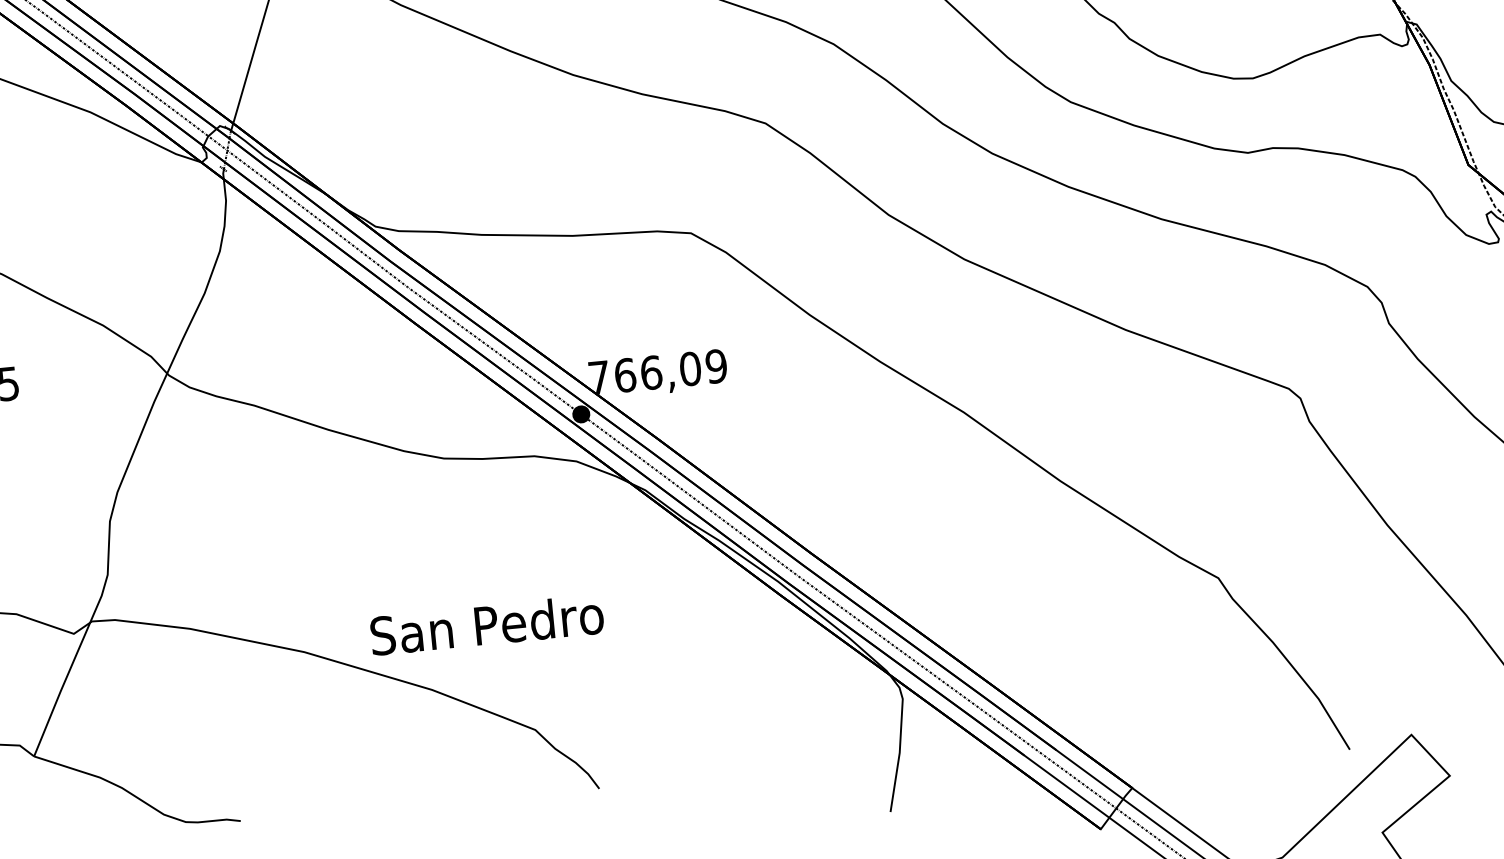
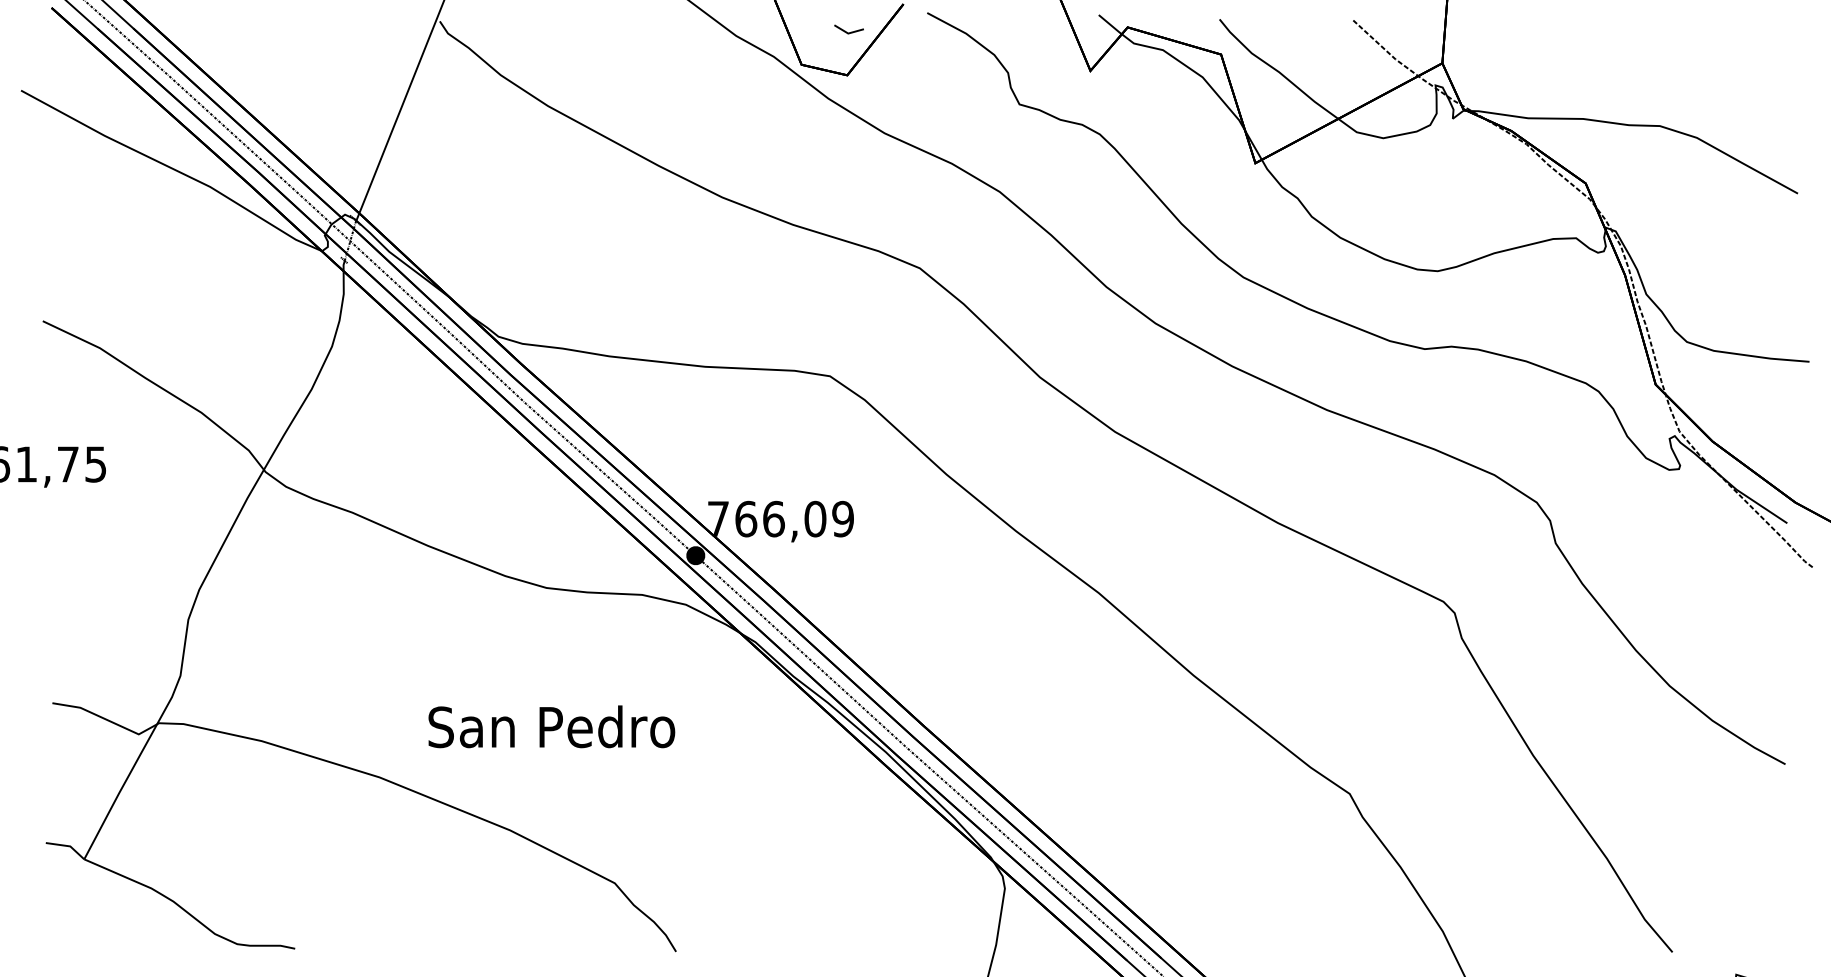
text: (486, 624) -> (551, 726), moved

